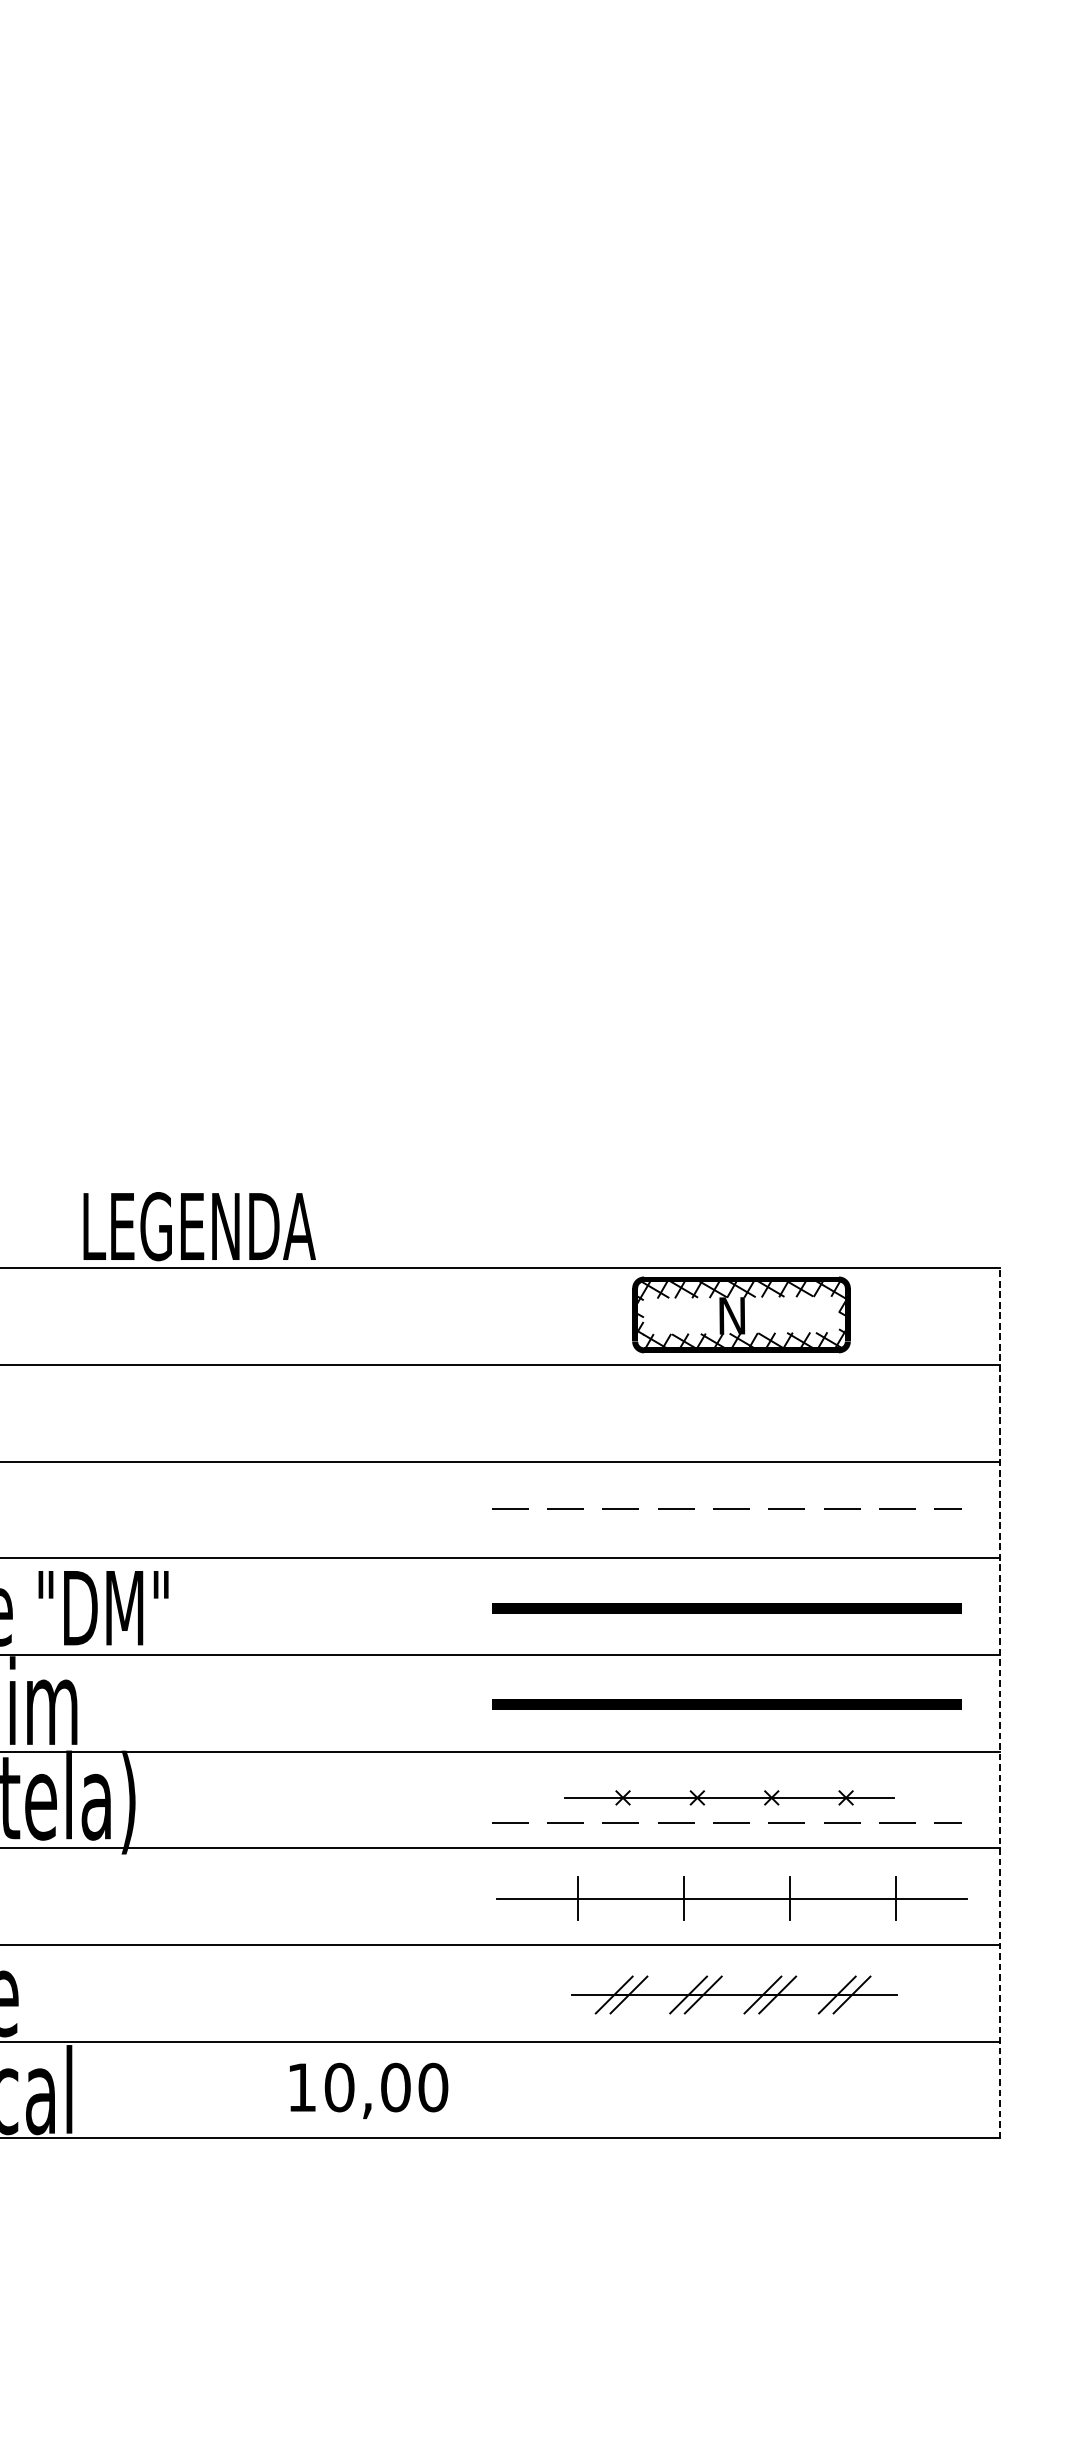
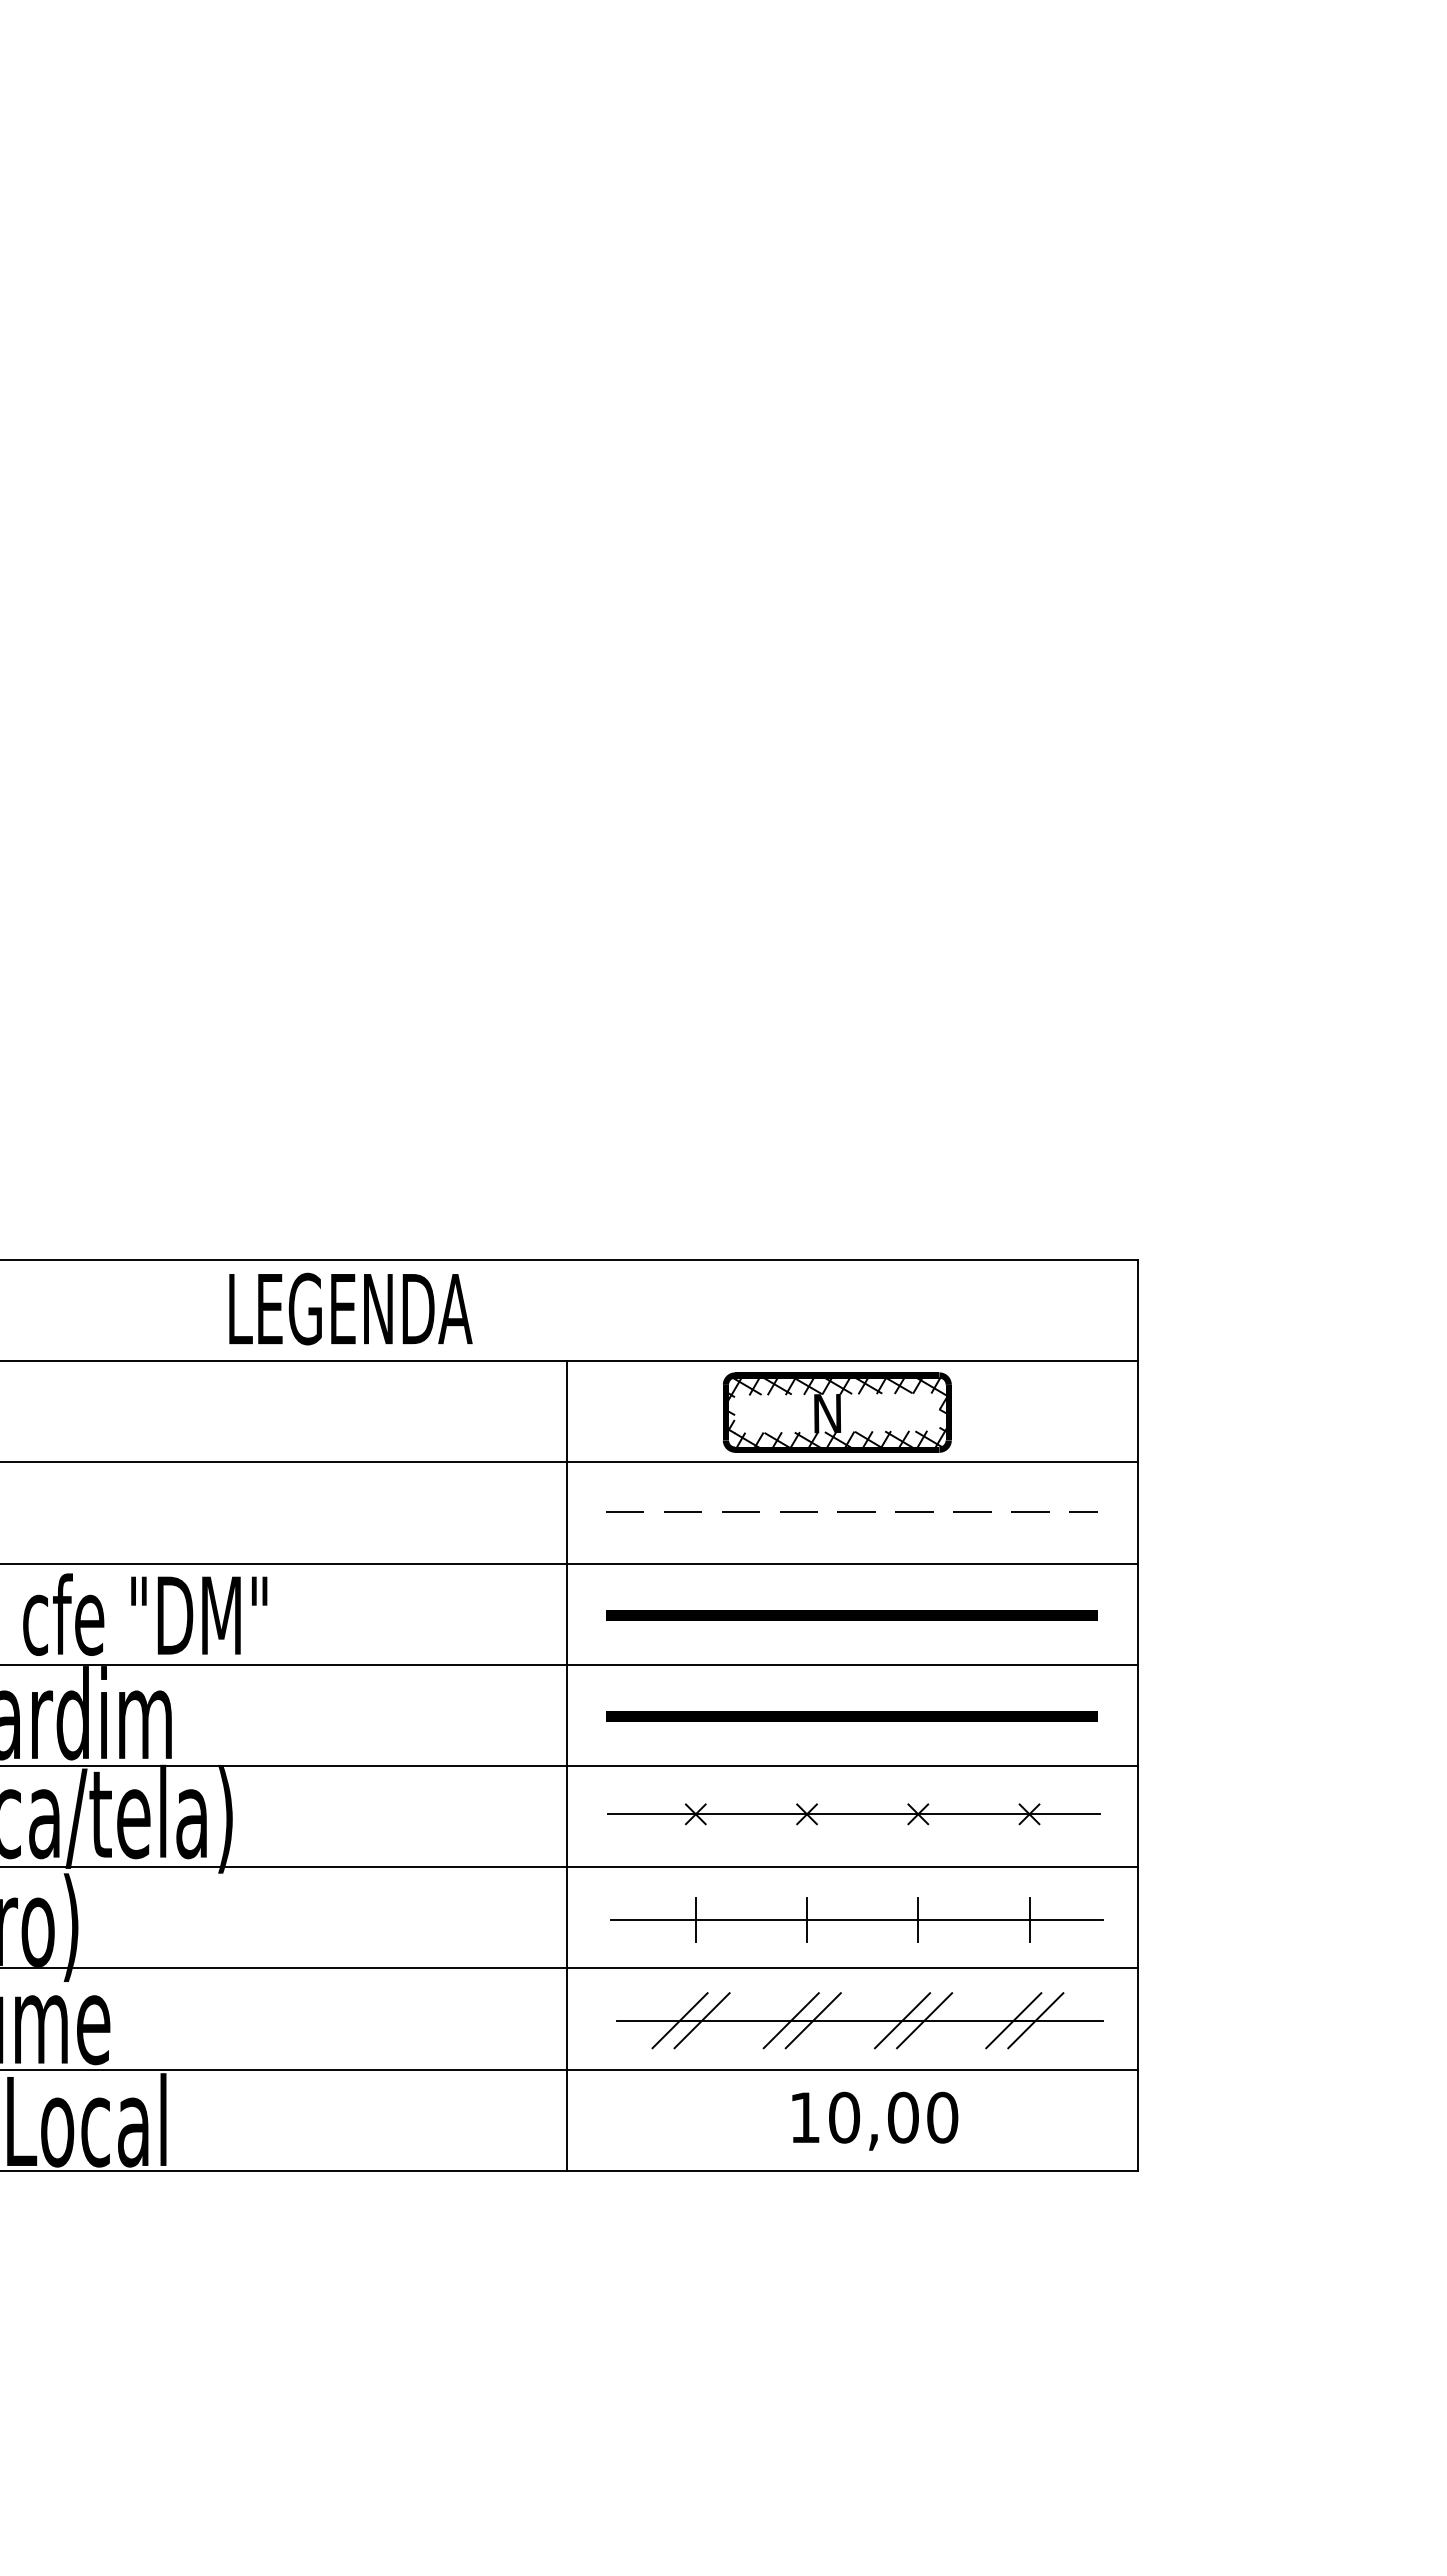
text: (199, 1226) -> (350, 1308), moved
part: (740, 1314) -> (836, 1412), moved
line: (1000, 1703) -> (1138, 1715), dashed -> solid
line: (454, 1751) -> (566, 1765), added
part: (728, 1798) -> (853, 1814), size x1.43
line: (726, 1822) -> (851, 1840), removed
part: (734, 1994) -> (859, 2020), size x1.43
text: (369, 2090) -> (875, 2120), moved

